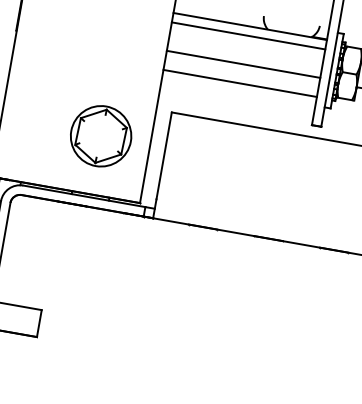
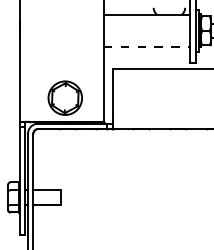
line: (249, 36) -> (147, 20), removed
line: (244, 65) -> (147, 36), removed
line: (240, 82) -> (147, 46), solid -> dashed
part: (99, 134) -> (64, 97), moved

